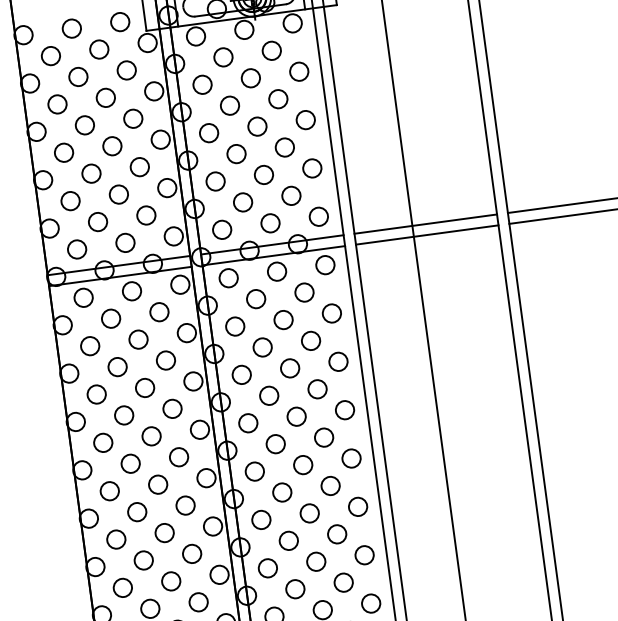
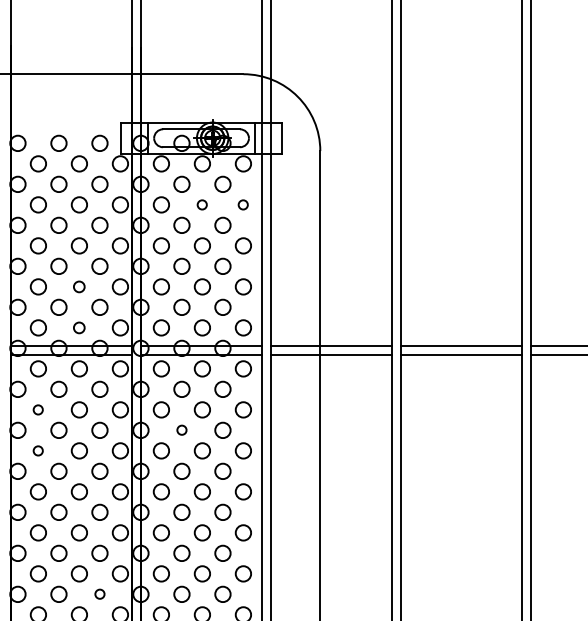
circle: (298, 71) -> (242, 204), size x0.6
circle: (249, 77) -> (201, 204), size x0.6
circle: (117, 194) -> (78, 286), size x0.7
circle: (124, 242) -> (78, 327), size x0.7
circle: (89, 345) -> (37, 409), size x0.6
circle: (262, 346) -> (181, 429), size x0.6
circle: (95, 394) -> (37, 450), size x0.6
circle: (191, 552) -> (99, 593), size x0.6

